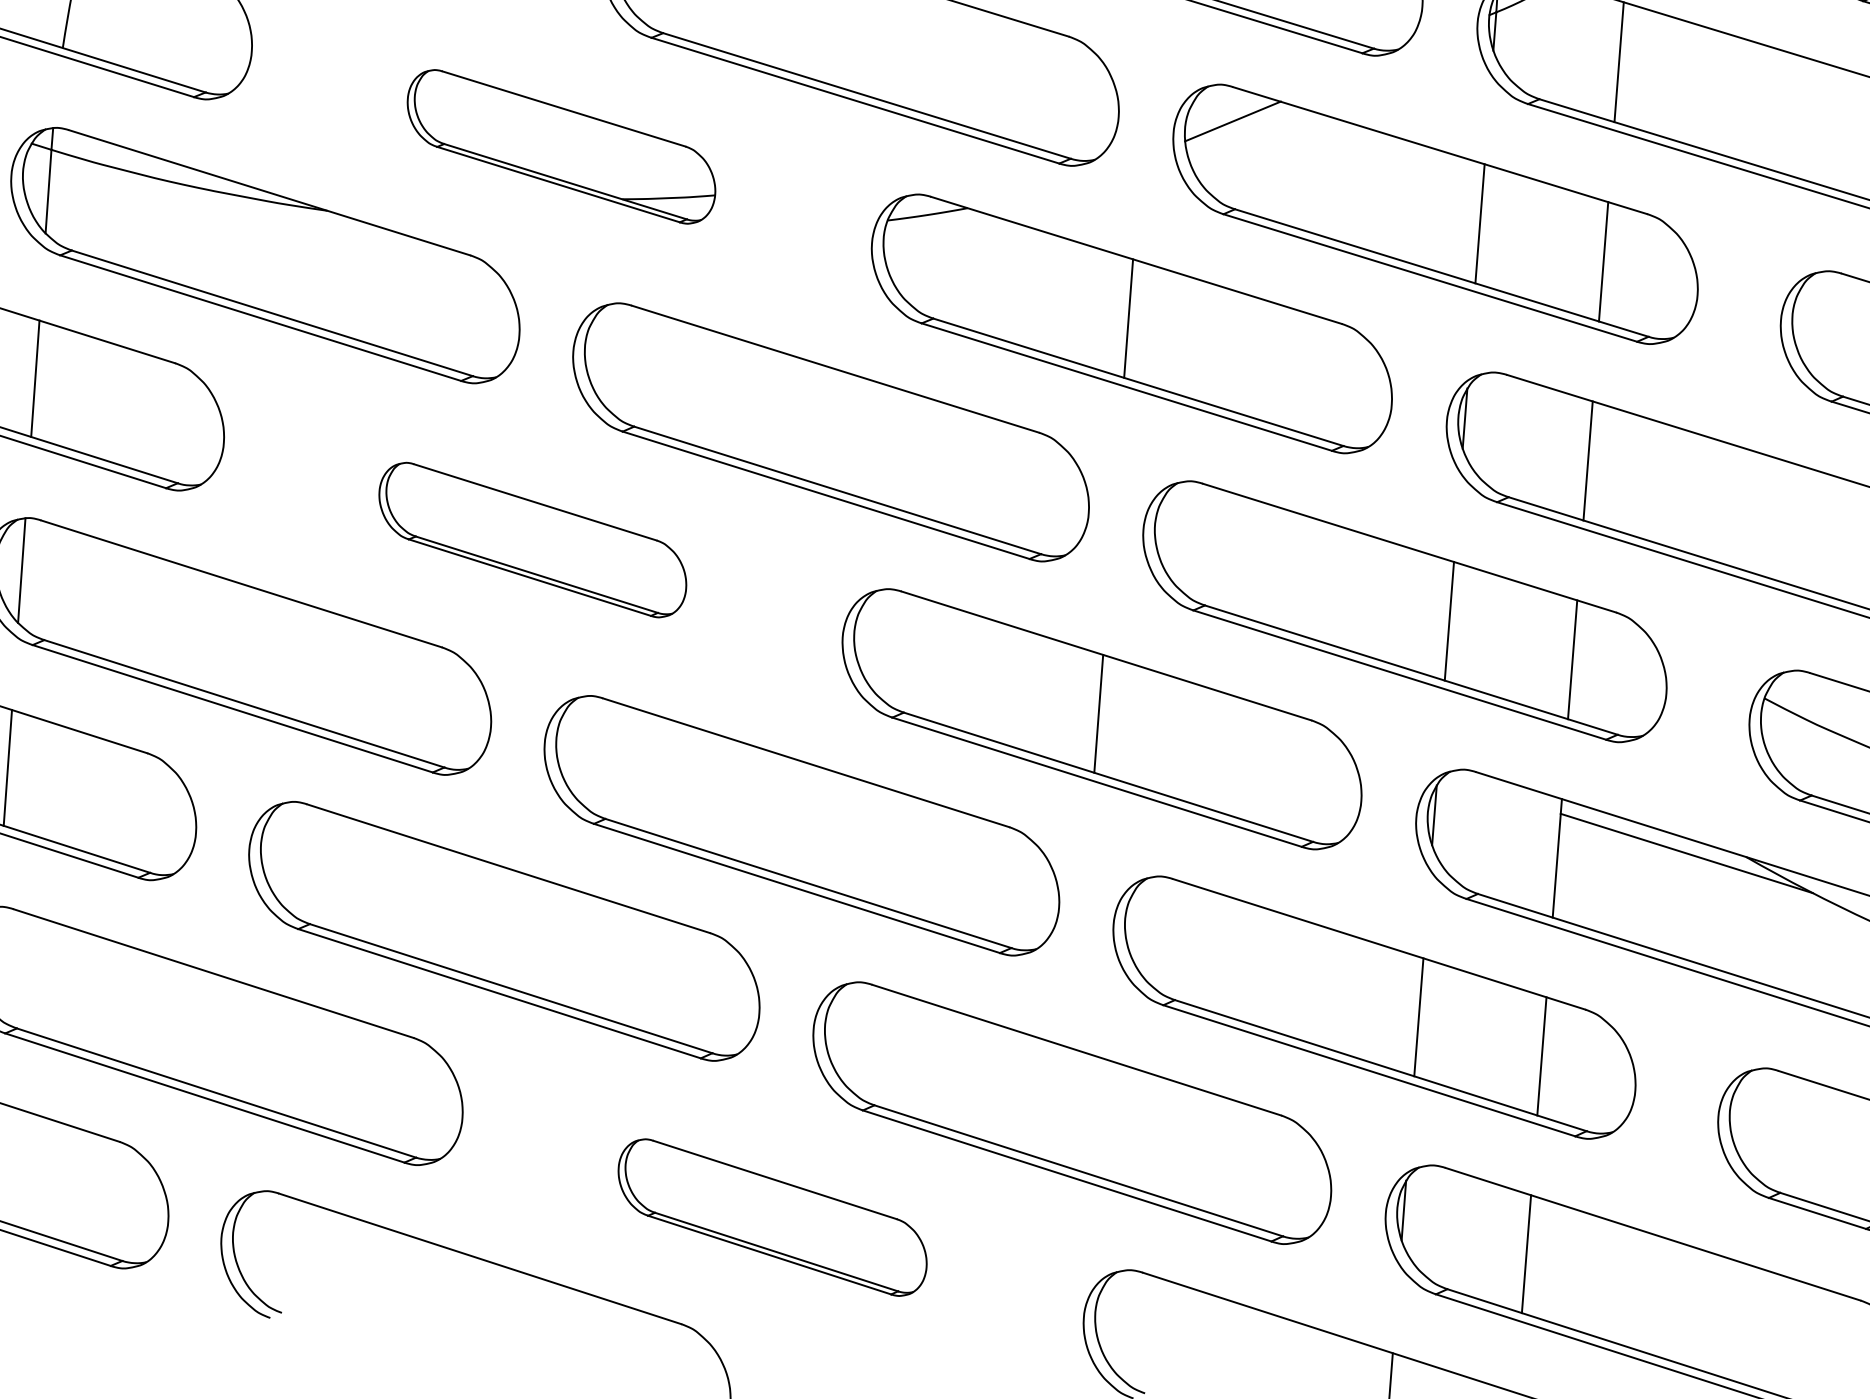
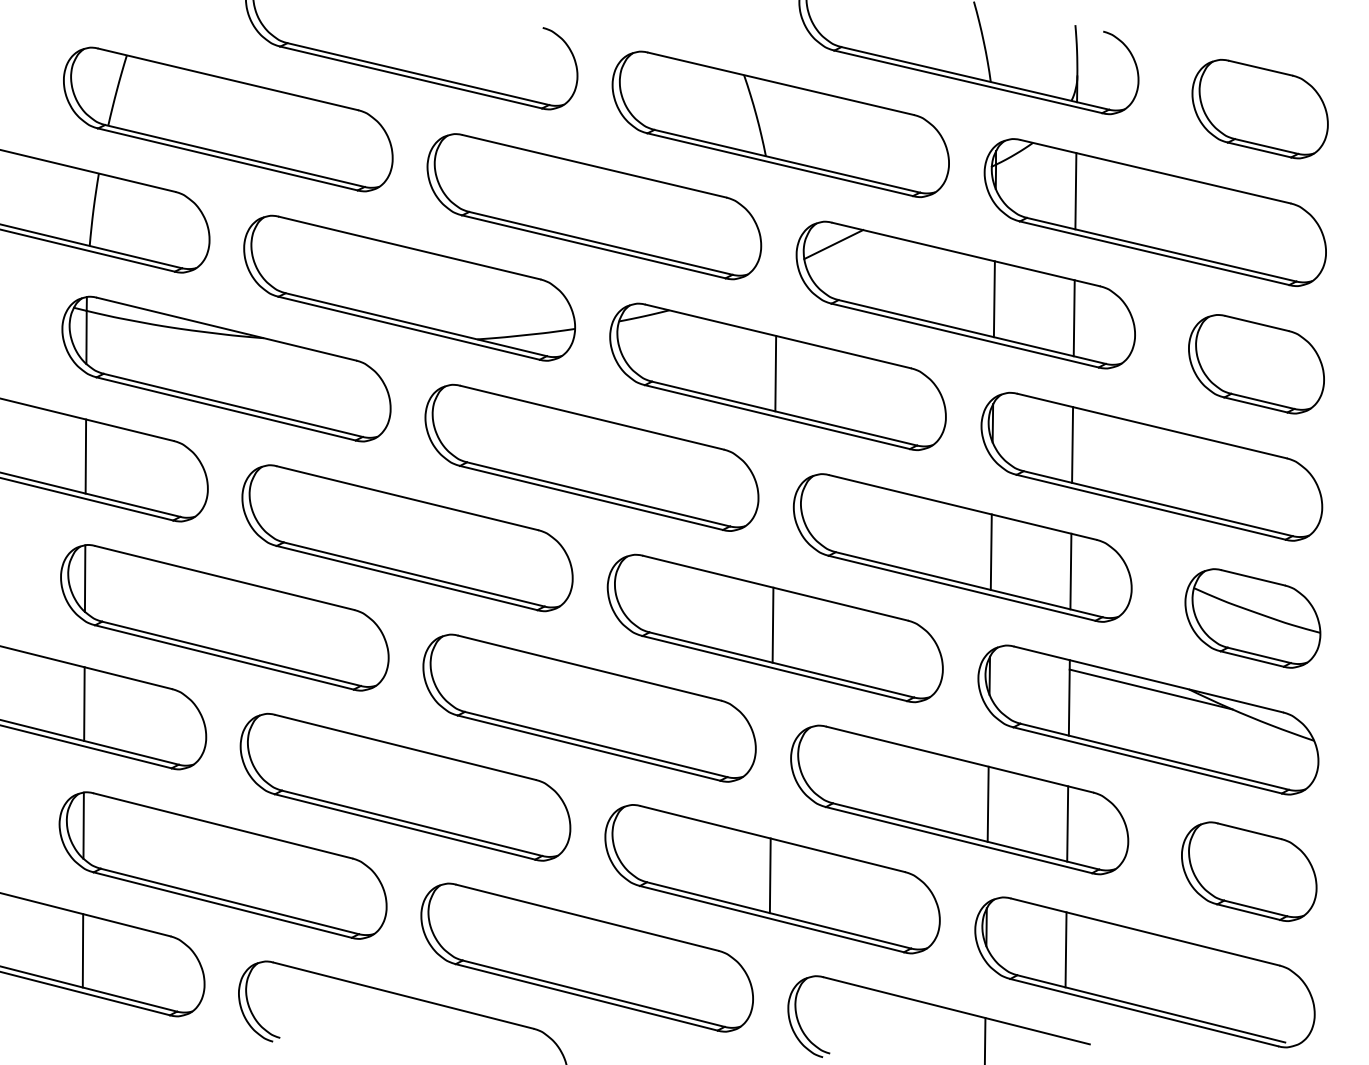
part: (561, 145) -> (409, 287), size x1.67
part: (532, 540) -> (407, 538), size x1.67
line: (1067, 1107) -> (769, 875), added
part: (771, 1217) -> (586, 957), size x1.67

